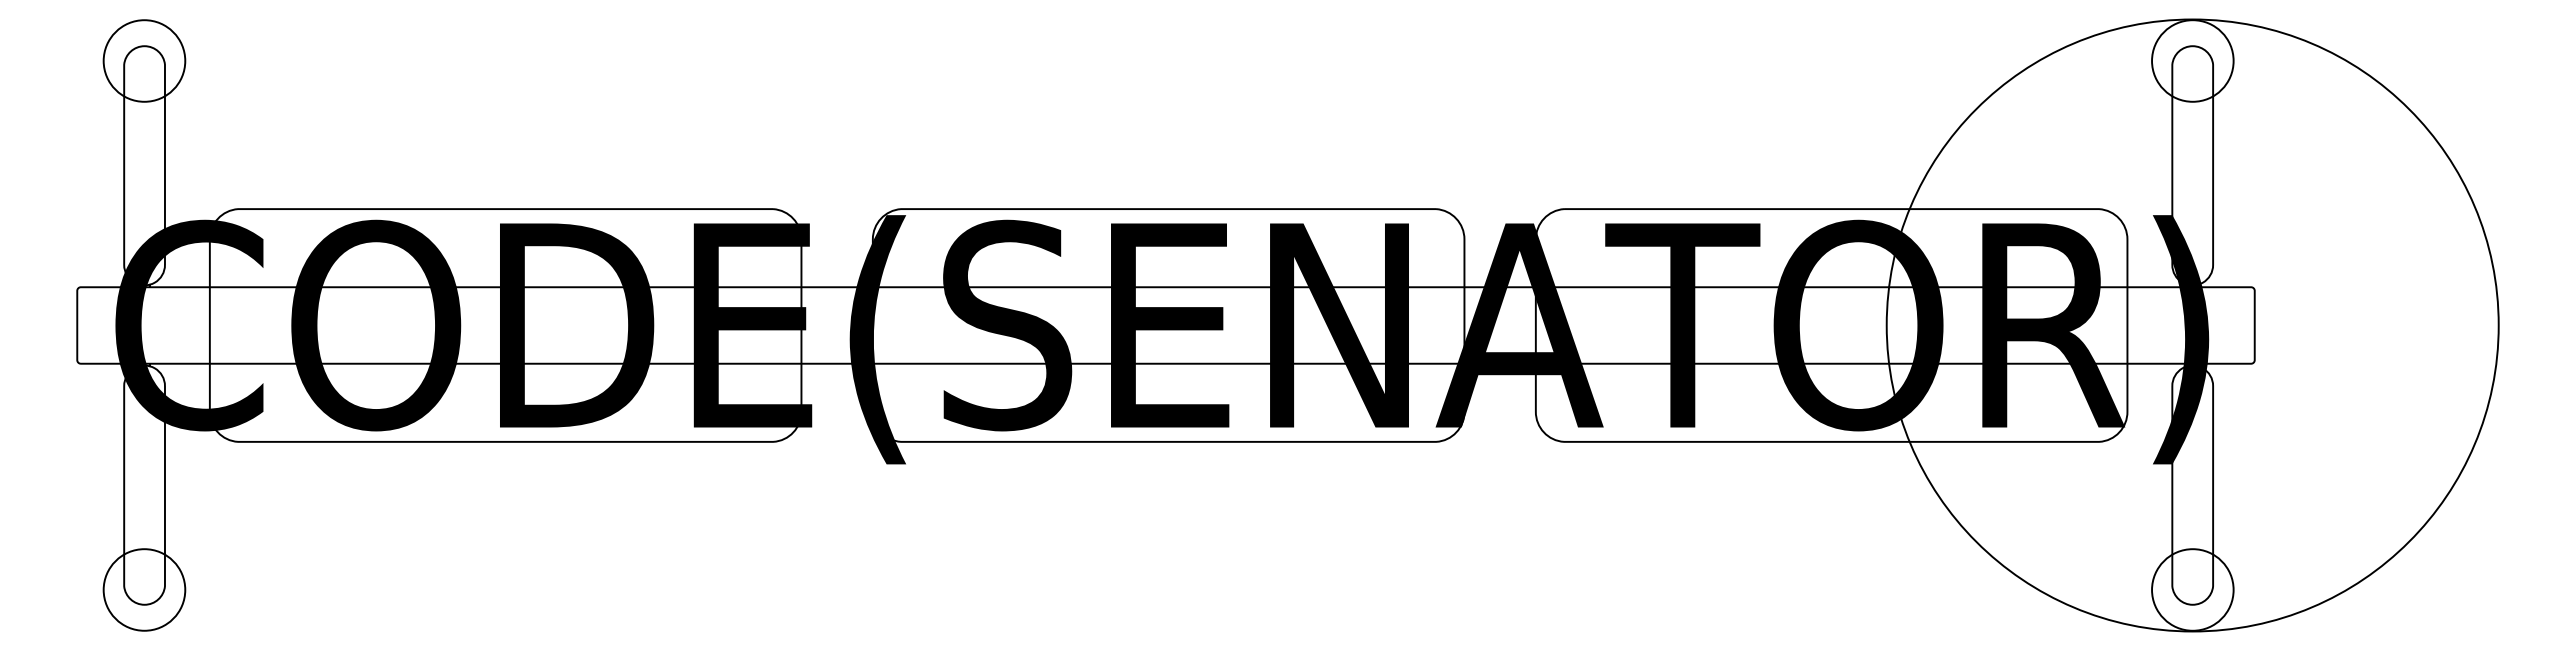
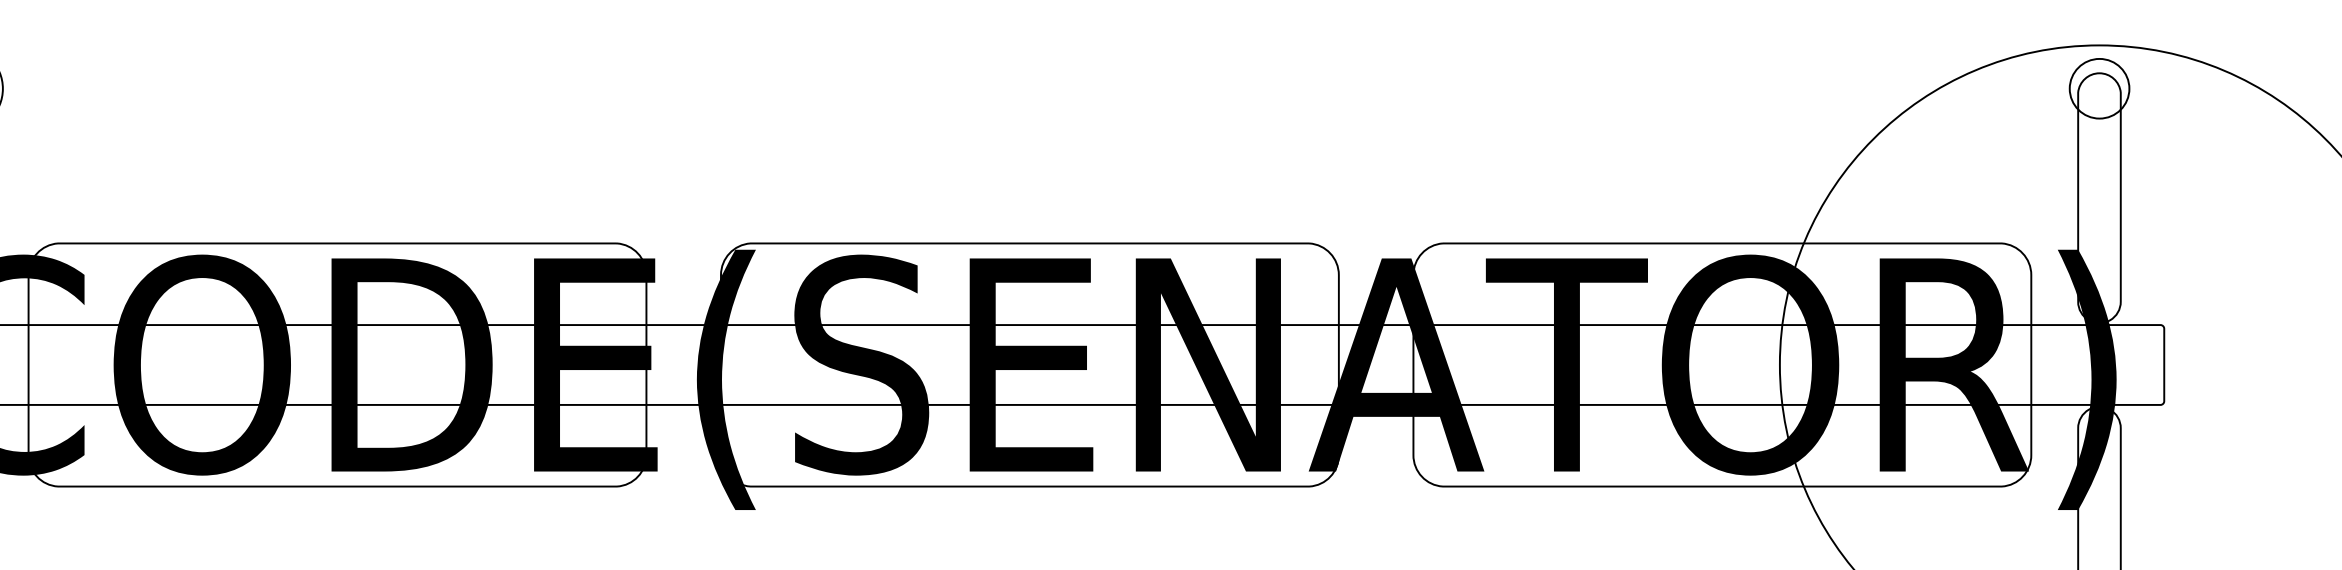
circle: (2192, 60) -> (2099, 88), size x0.7

